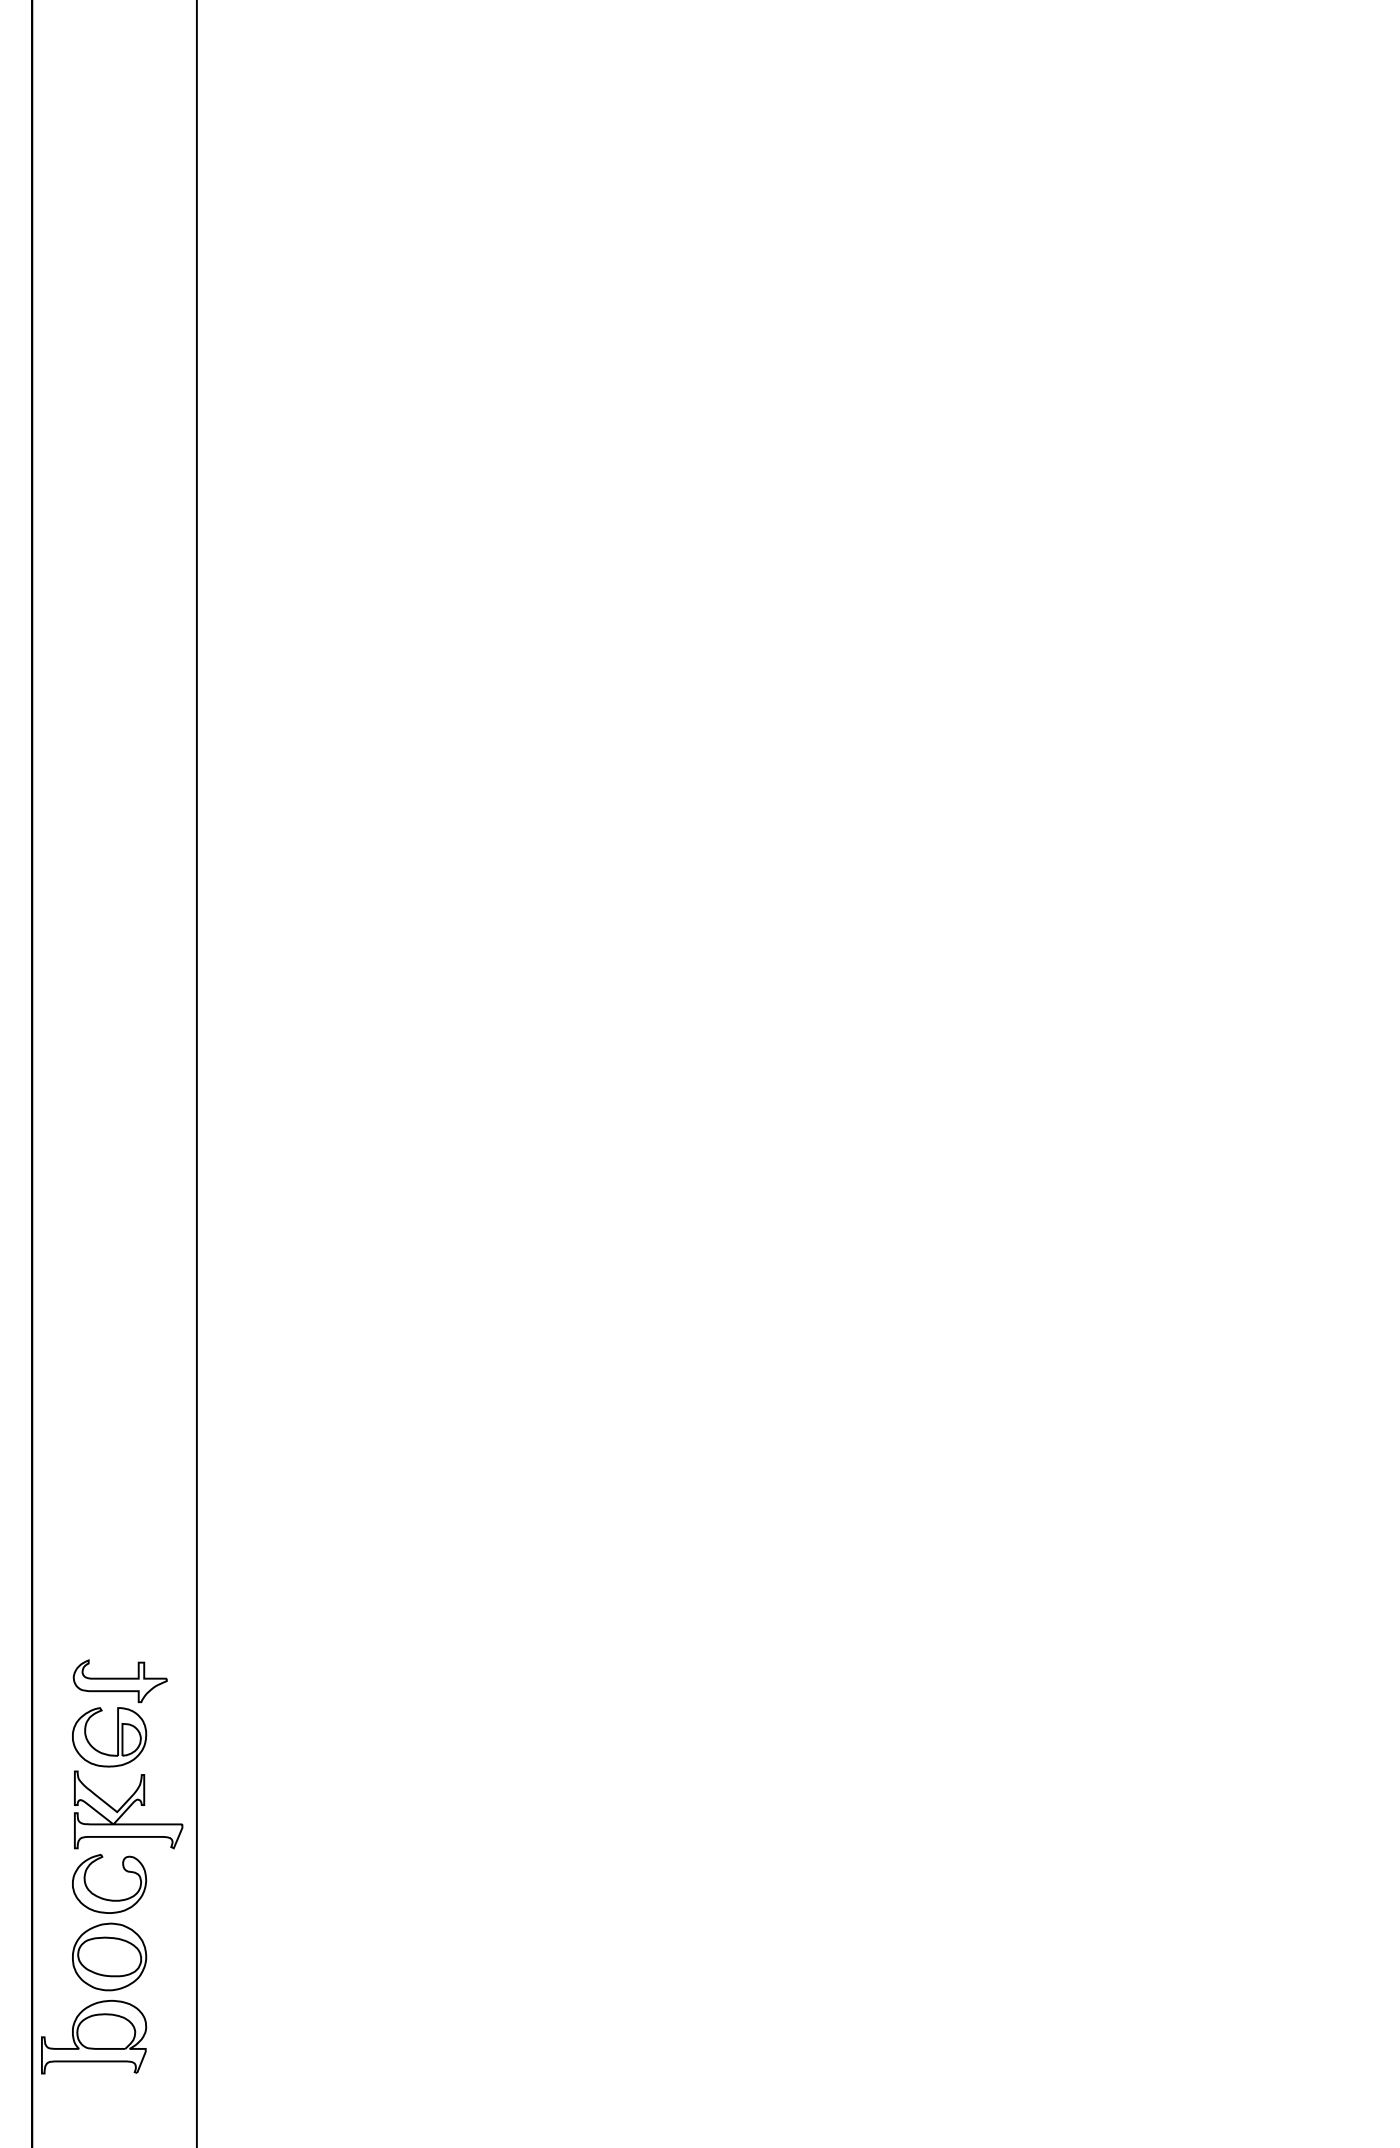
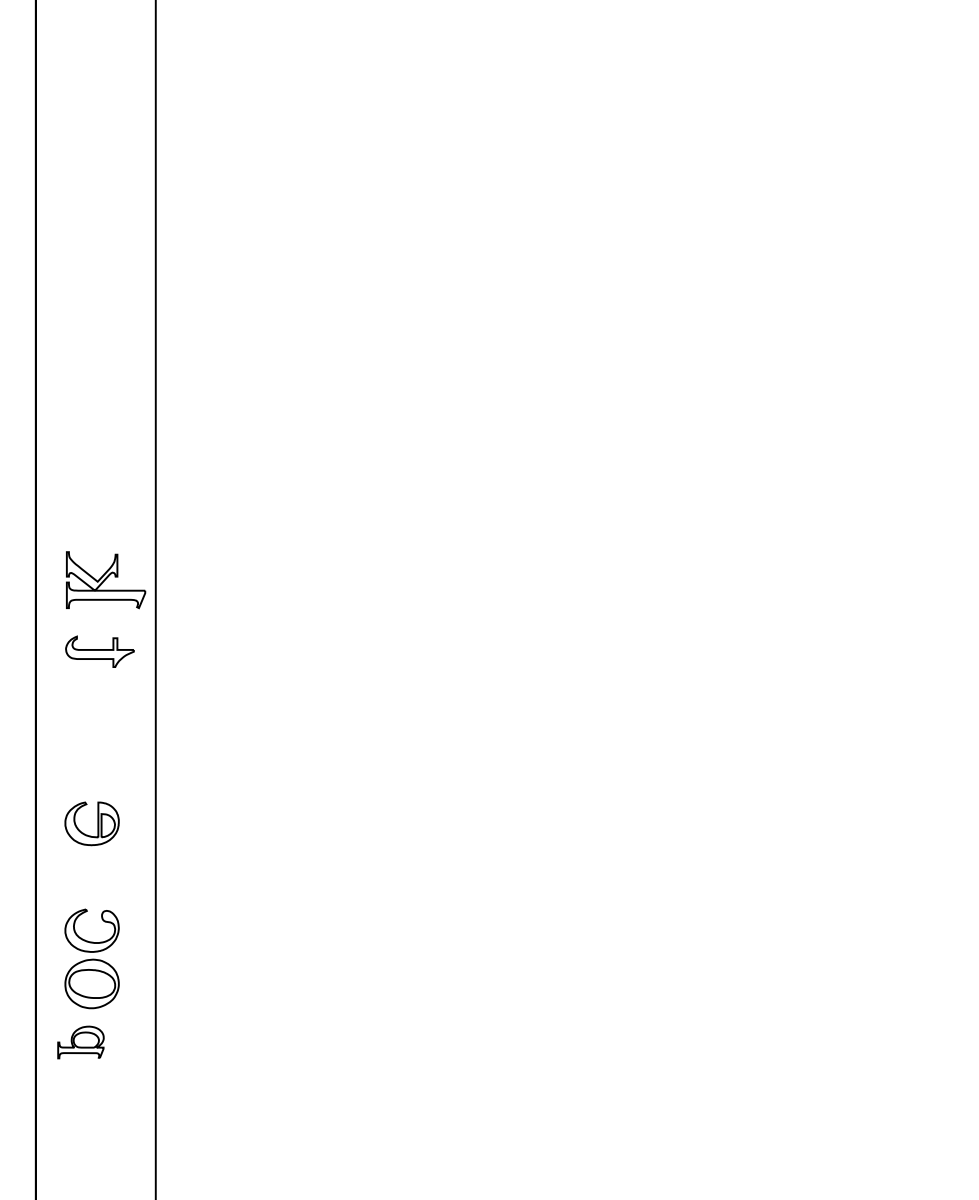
part: (119, 1681) -> (99, 651), moved
part: (128, 1809) -> (105, 579), moved
part: (94, 2037) -> (81, 1042), size x0.6

